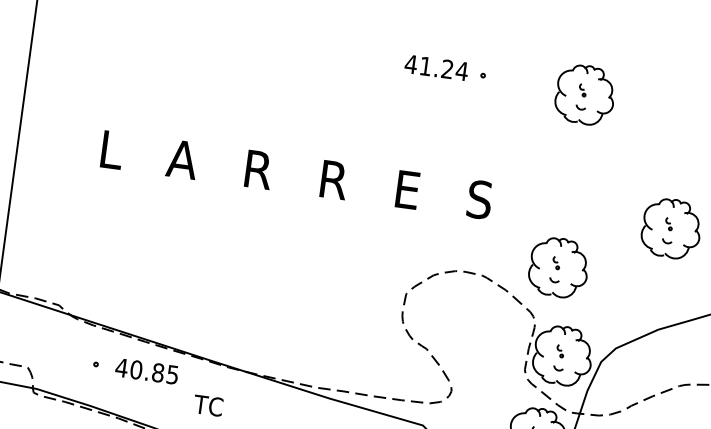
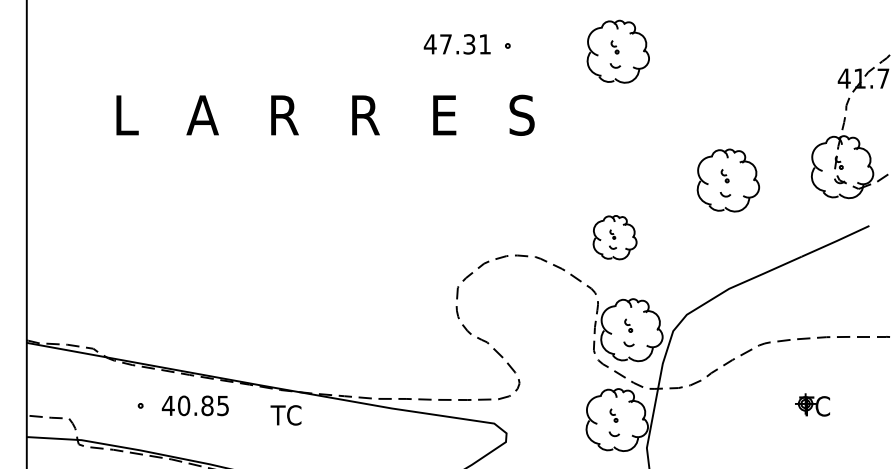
text: (443, 68) -> (465, 44), 41.24 -> 47.31
text: (296, 174) -> (325, 114), moved
part: (558, 267) -> (614, 237), size x0.7
text: (207, 405) -> (285, 415), moved

